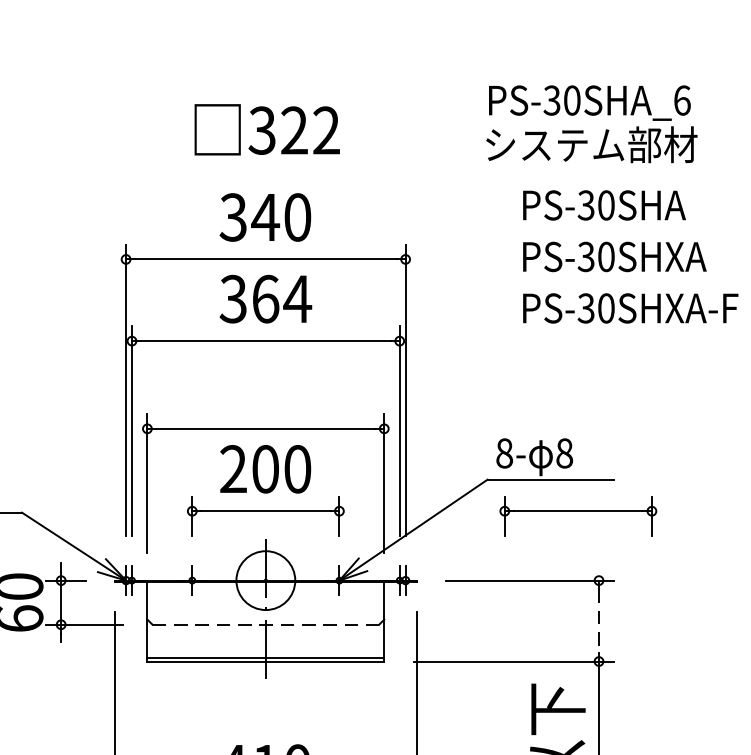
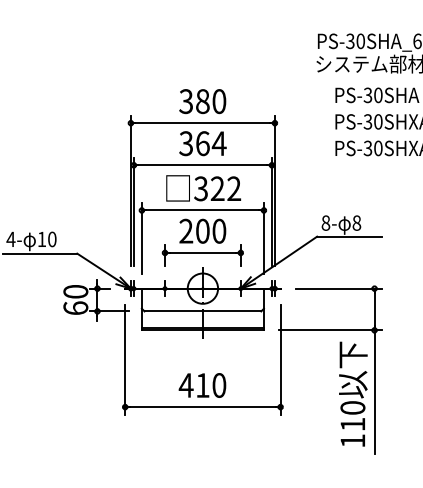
text: (266, 129) -> (203, 188), moved
text: (265, 217) -> (202, 101), 340 -> 380
part: (577, 516) -> (363, 255), removed
line: (598, 622) -> (374, 310), dashed -> solid
line: (266, 624) -> (203, 311), dashed -> solid

